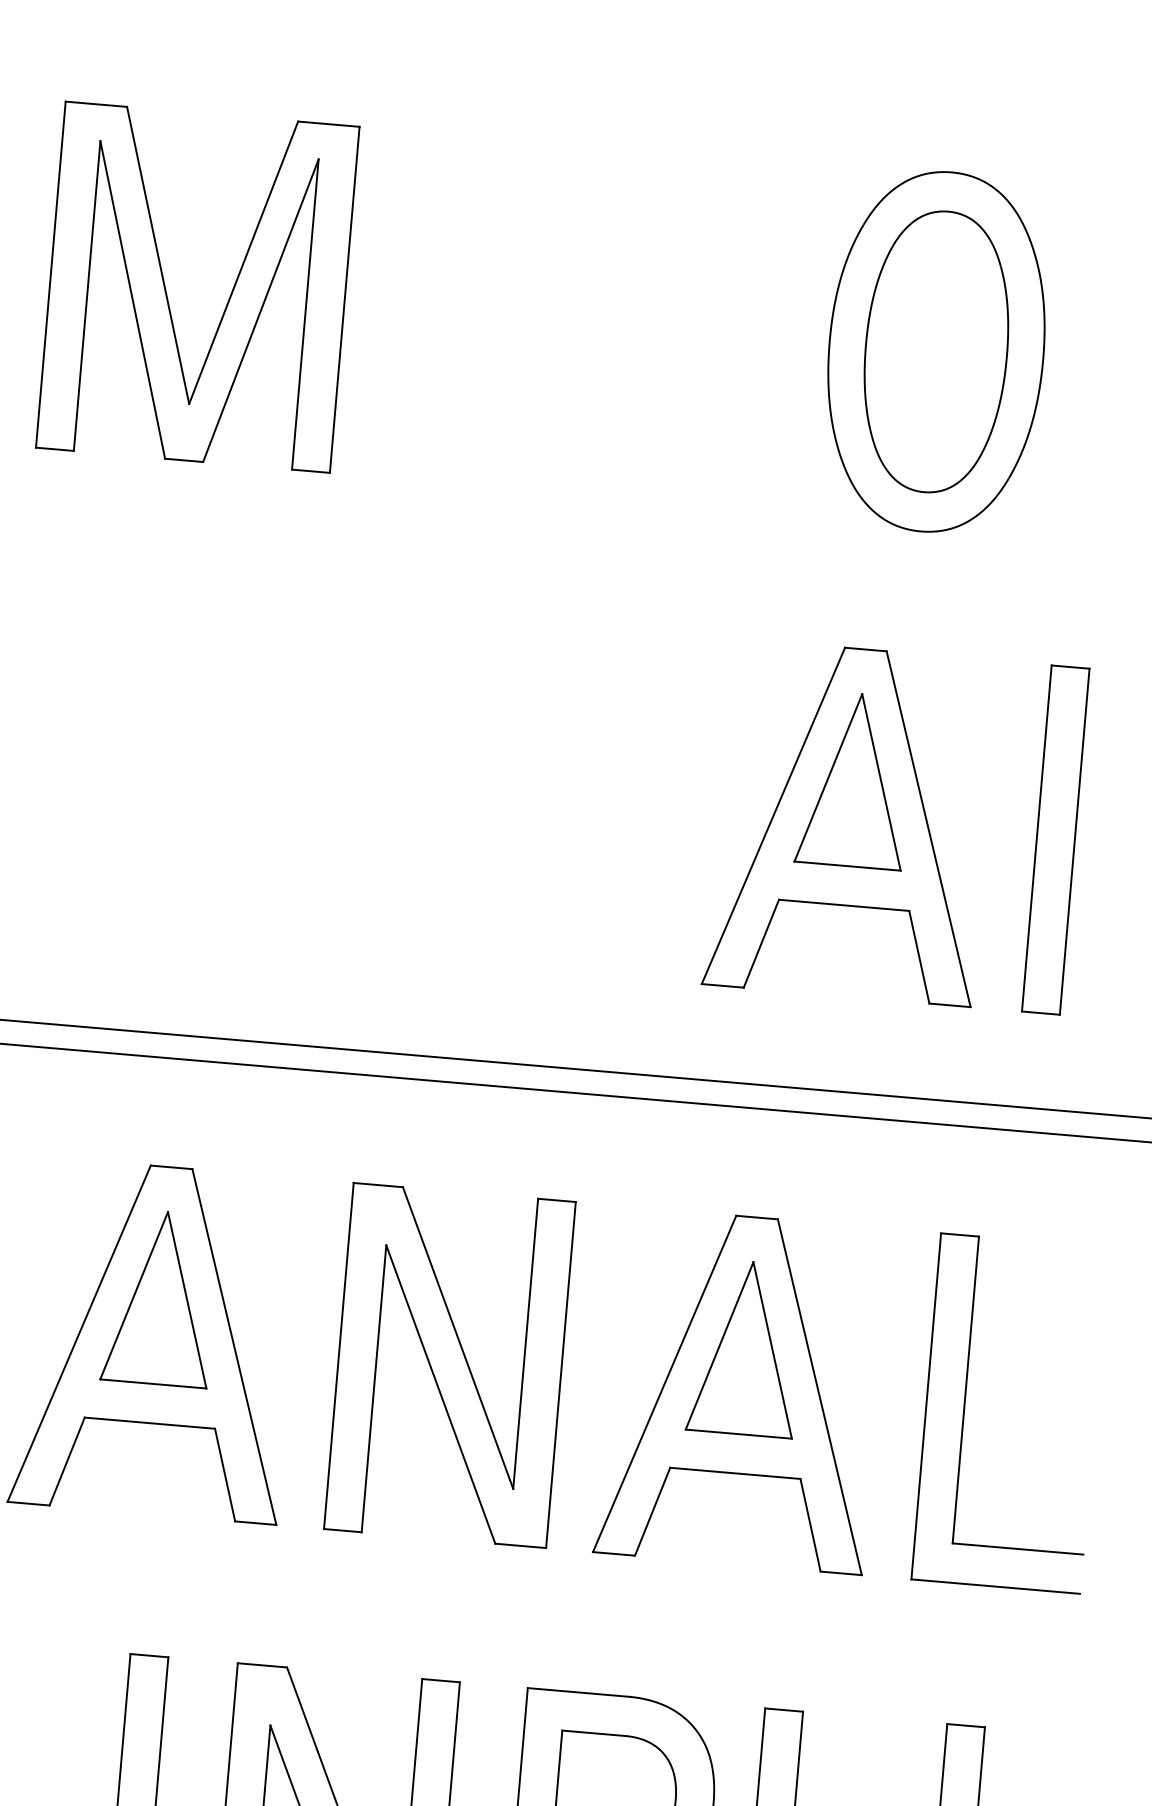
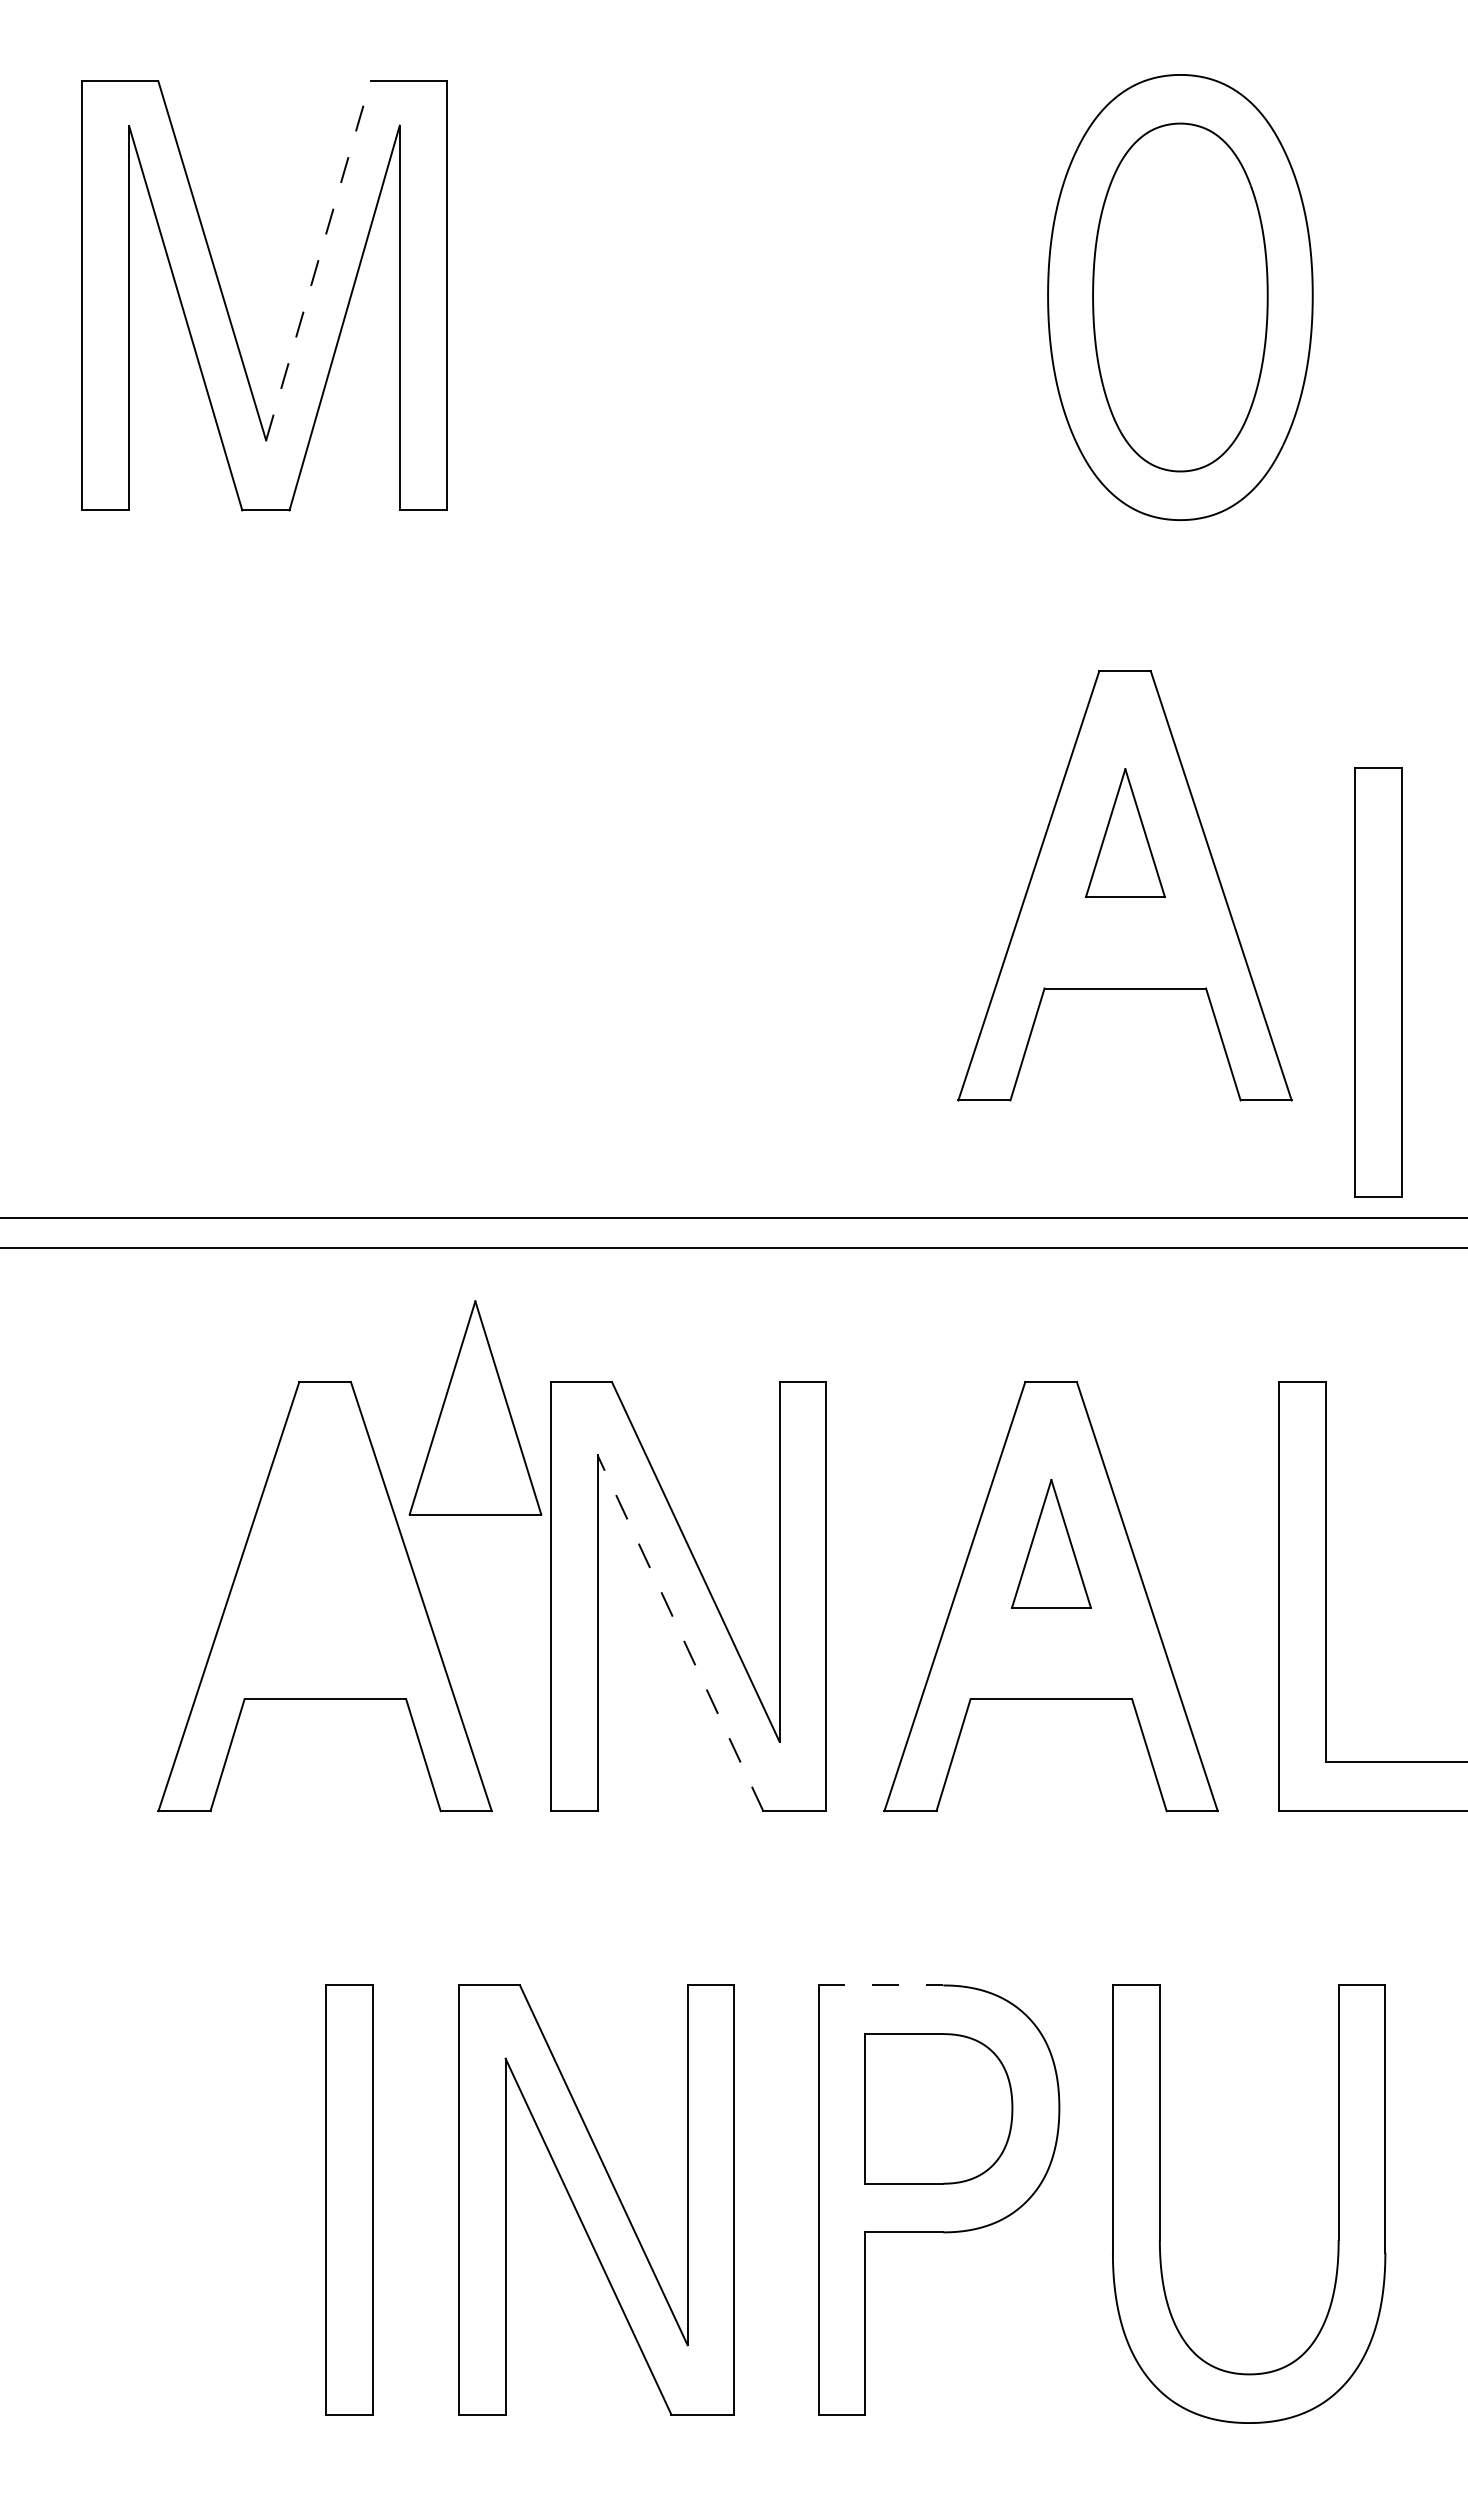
line: (243, 262) -> (318, 260), solid -> dashed
part: (855, 779) -> (1125, 832), size x0.6
part: (1055, 839) -> (1378, 982), moved
part: (160, 1297) -> (475, 1407), moved
part: (746, 1347) -> (1051, 1543), size x0.6
line: (440, 1393) -> (680, 1632), solid -> dashed
line: (578, 1692) -> (881, 1985), solid -> dashed

